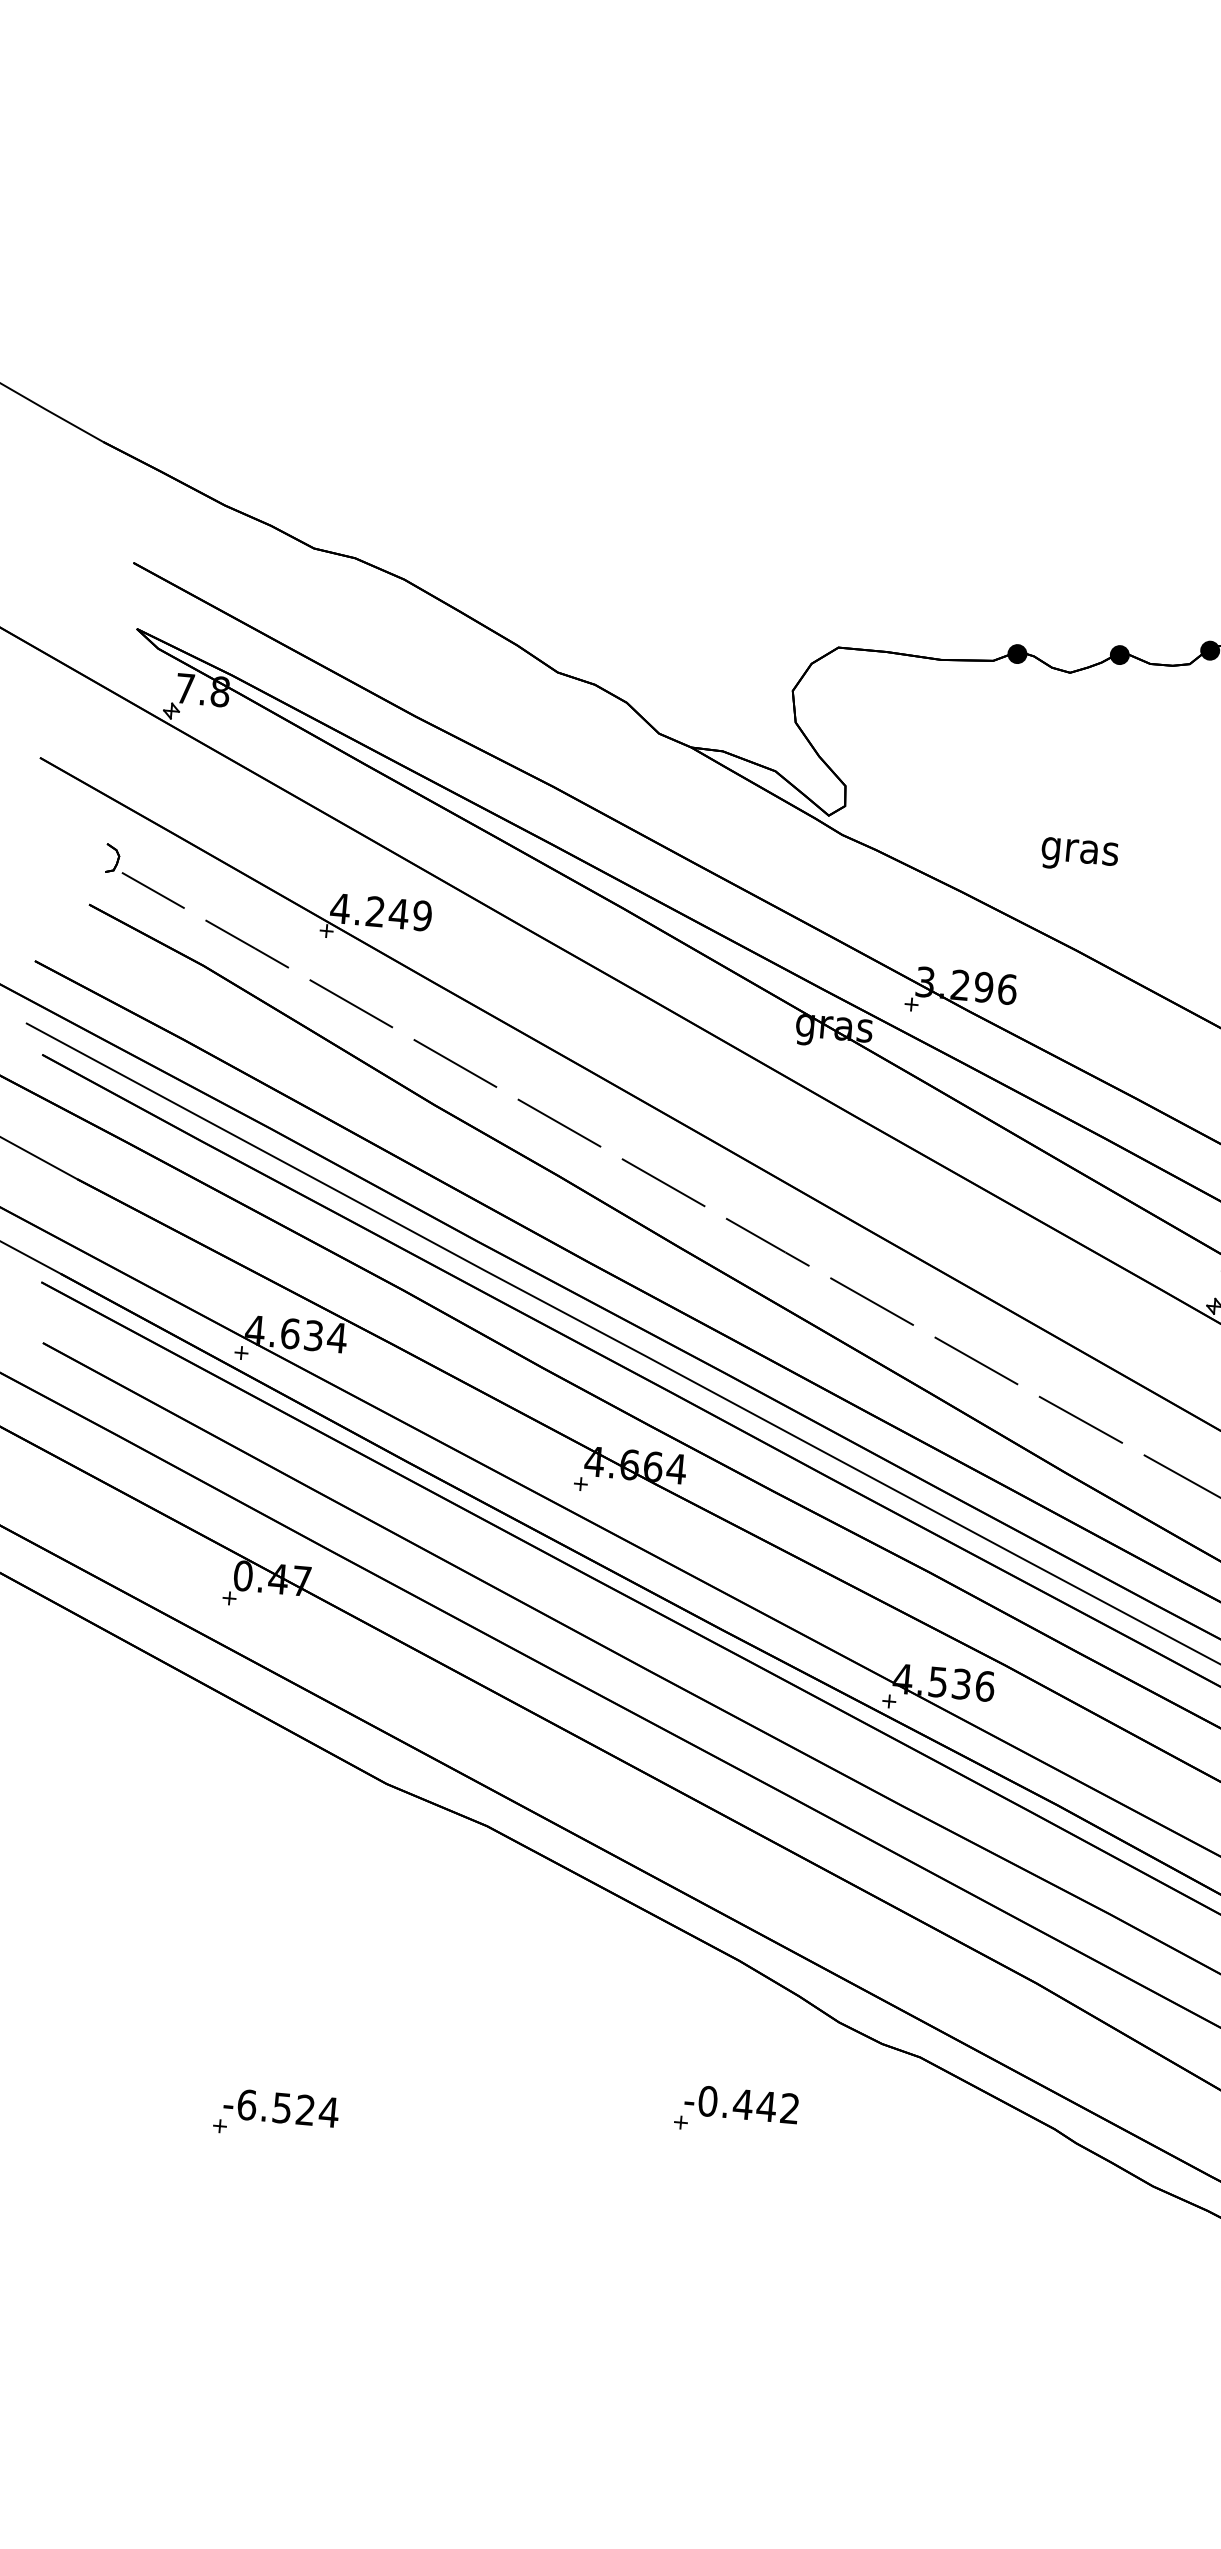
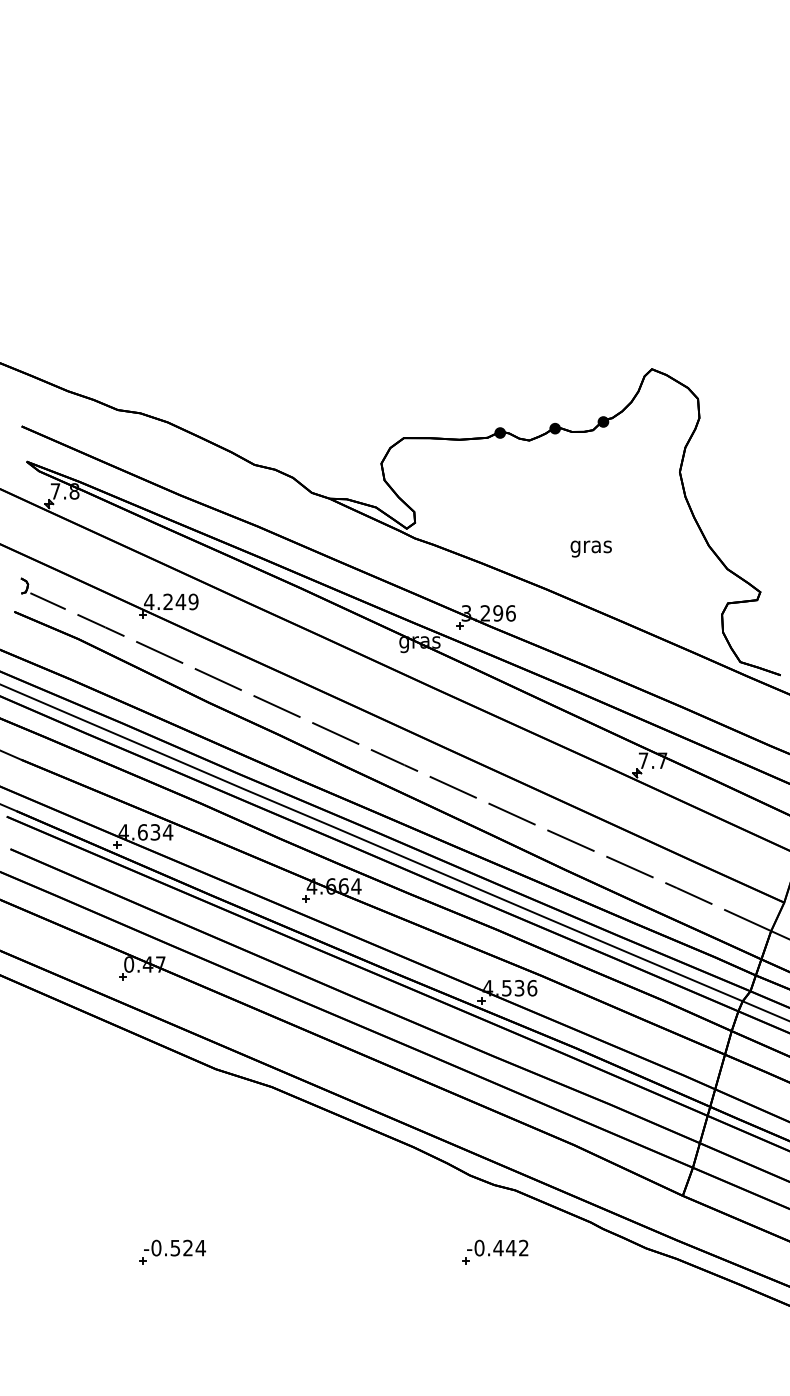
text: (1078, 854) -> (590, 548), moved
text: (247, 2103) -> (156, 1247), -6.524 -> -0.524
part: (736, 2110) -> (495, 1251), moved

